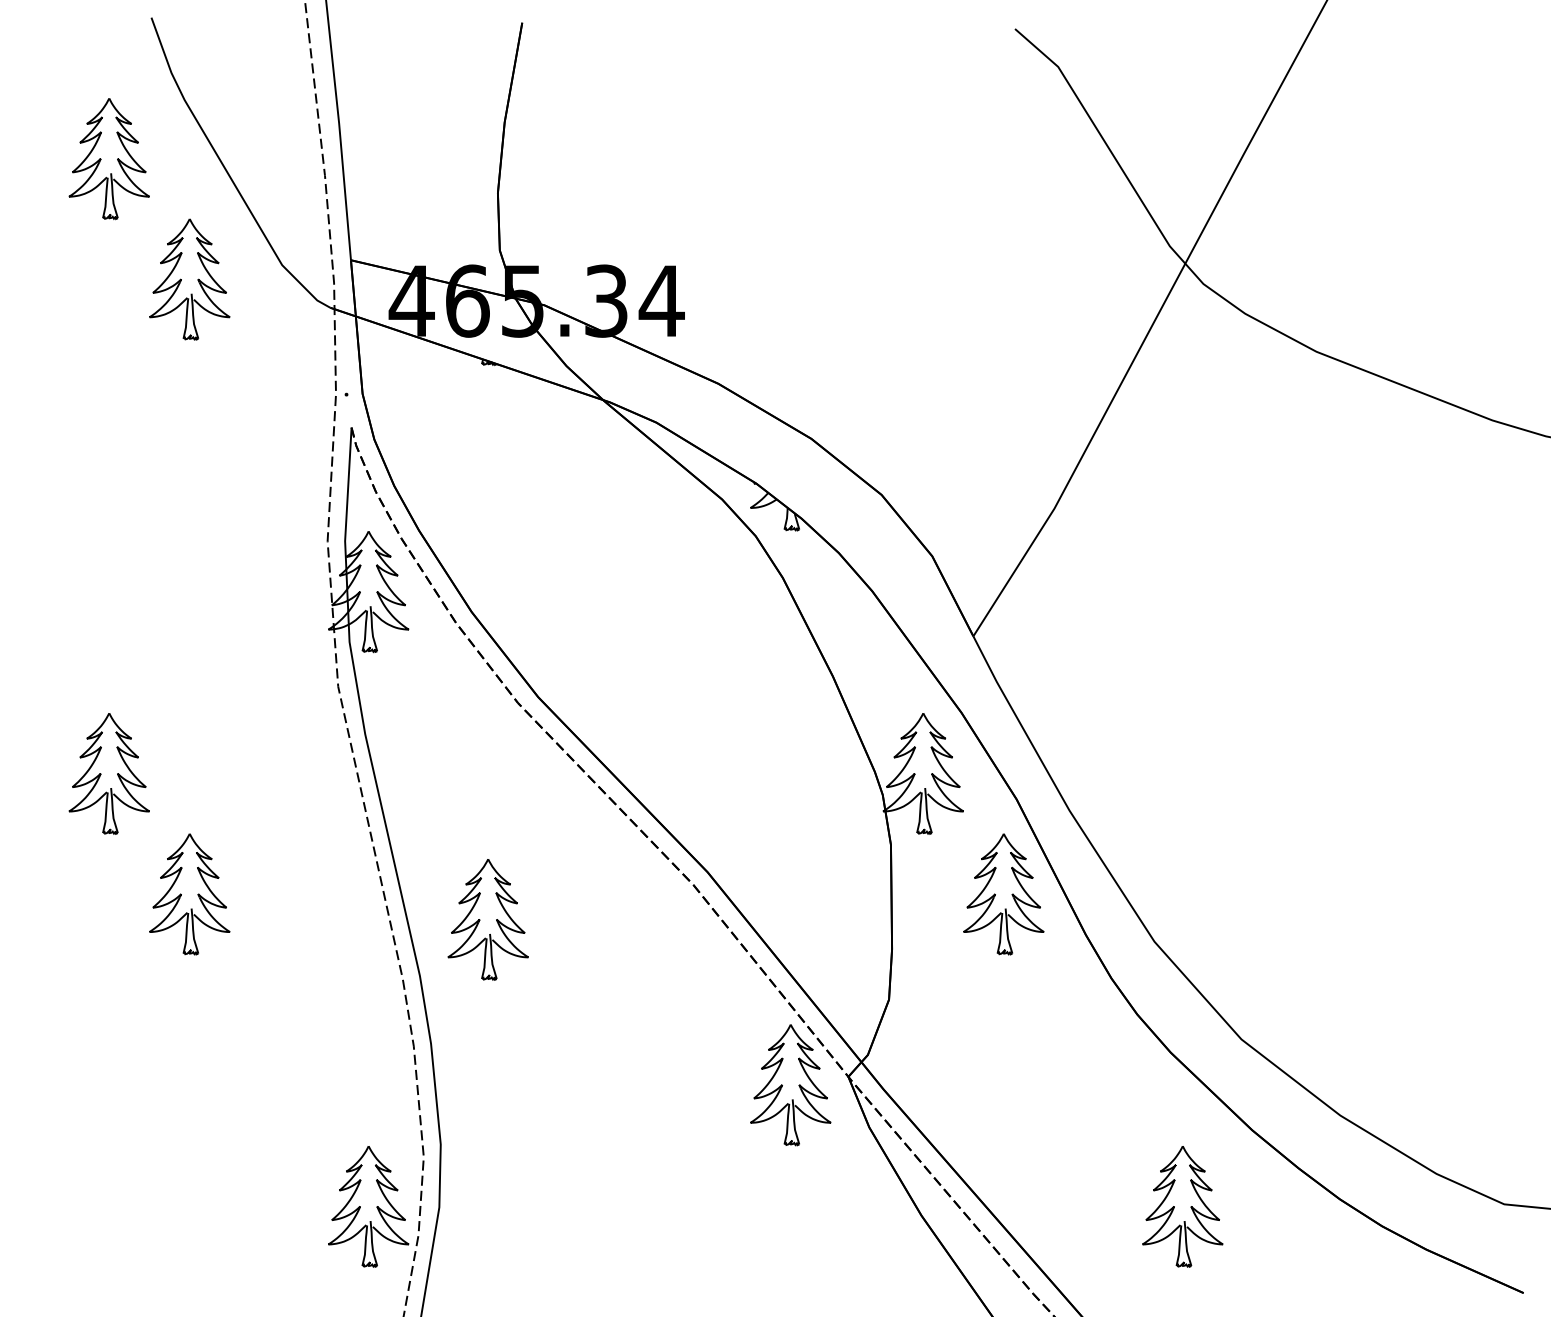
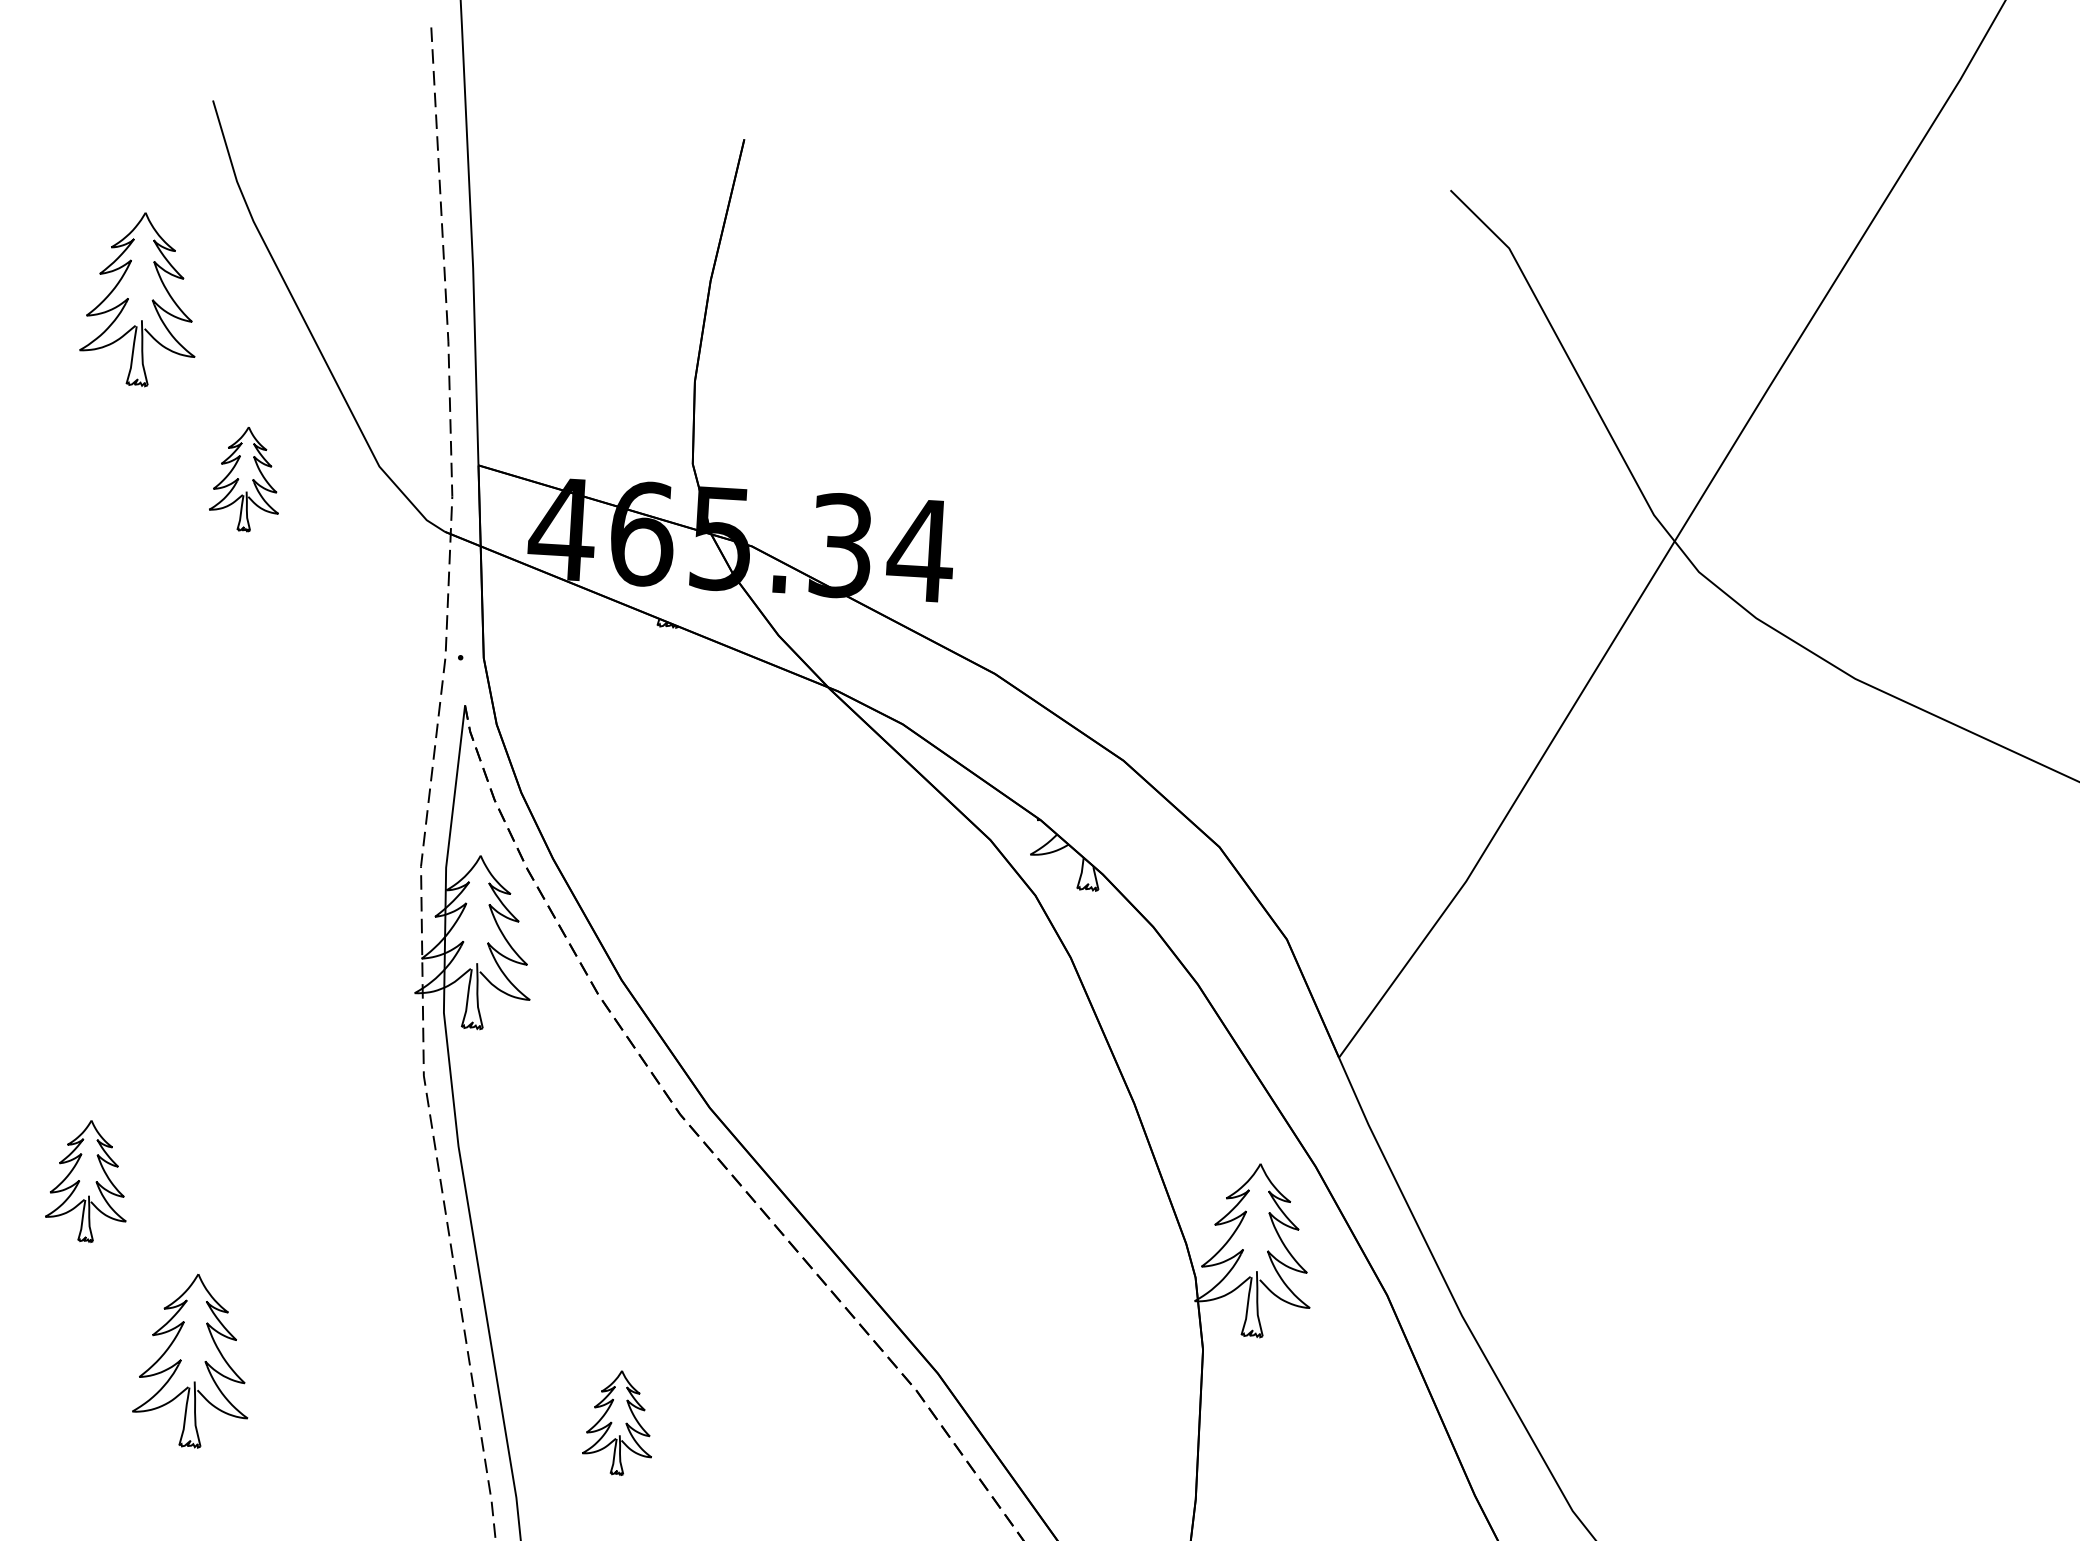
part: (189, 279) -> (245, 479), size x0.6
part: (108, 773) -> (87, 1180), size x0.7
part: (1003, 894) -> (1360, 1430), removed
part: (487, 919) -> (618, 1422), size x0.6

